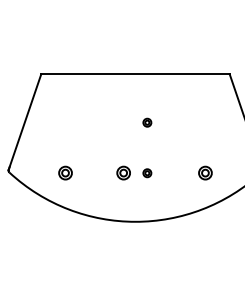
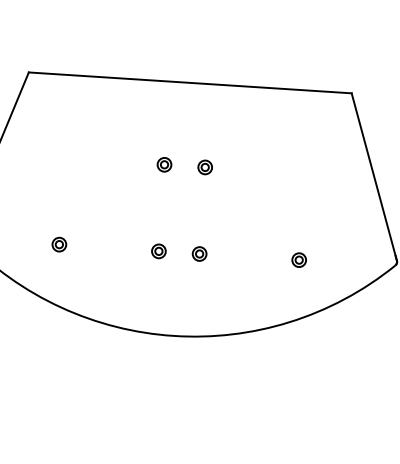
part: (123, 122) -> (164, 164), added
part: (65, 172) -> (59, 243), size x0.62
part: (205, 172) -> (299, 259), size x0.62
part: (123, 173) -> (158, 251), size x0.62

